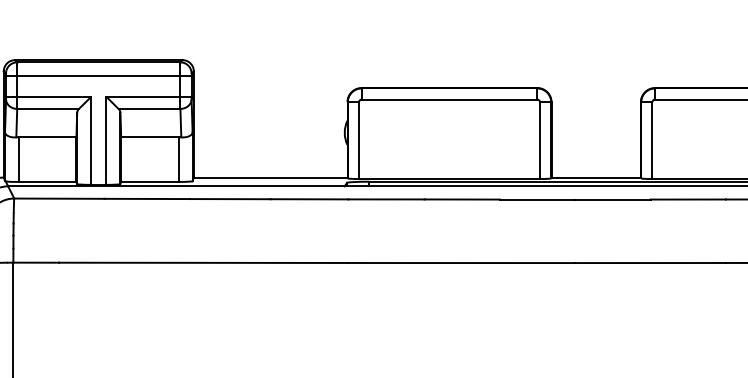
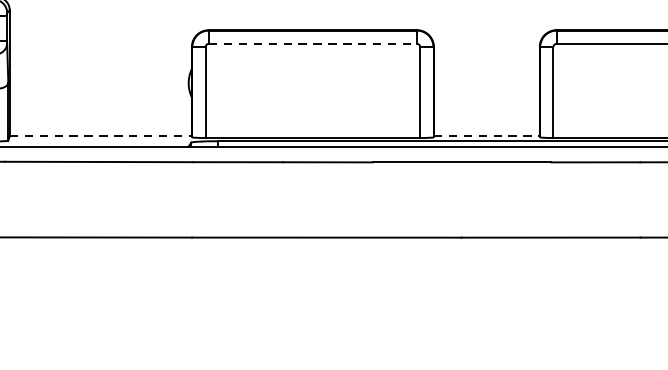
line: (449, 99) -> (312, 43), solid -> dashed
line: (270, 177) -> (100, 136), solid -> dashed
line: (596, 177) -> (487, 136), solid -> dashed

